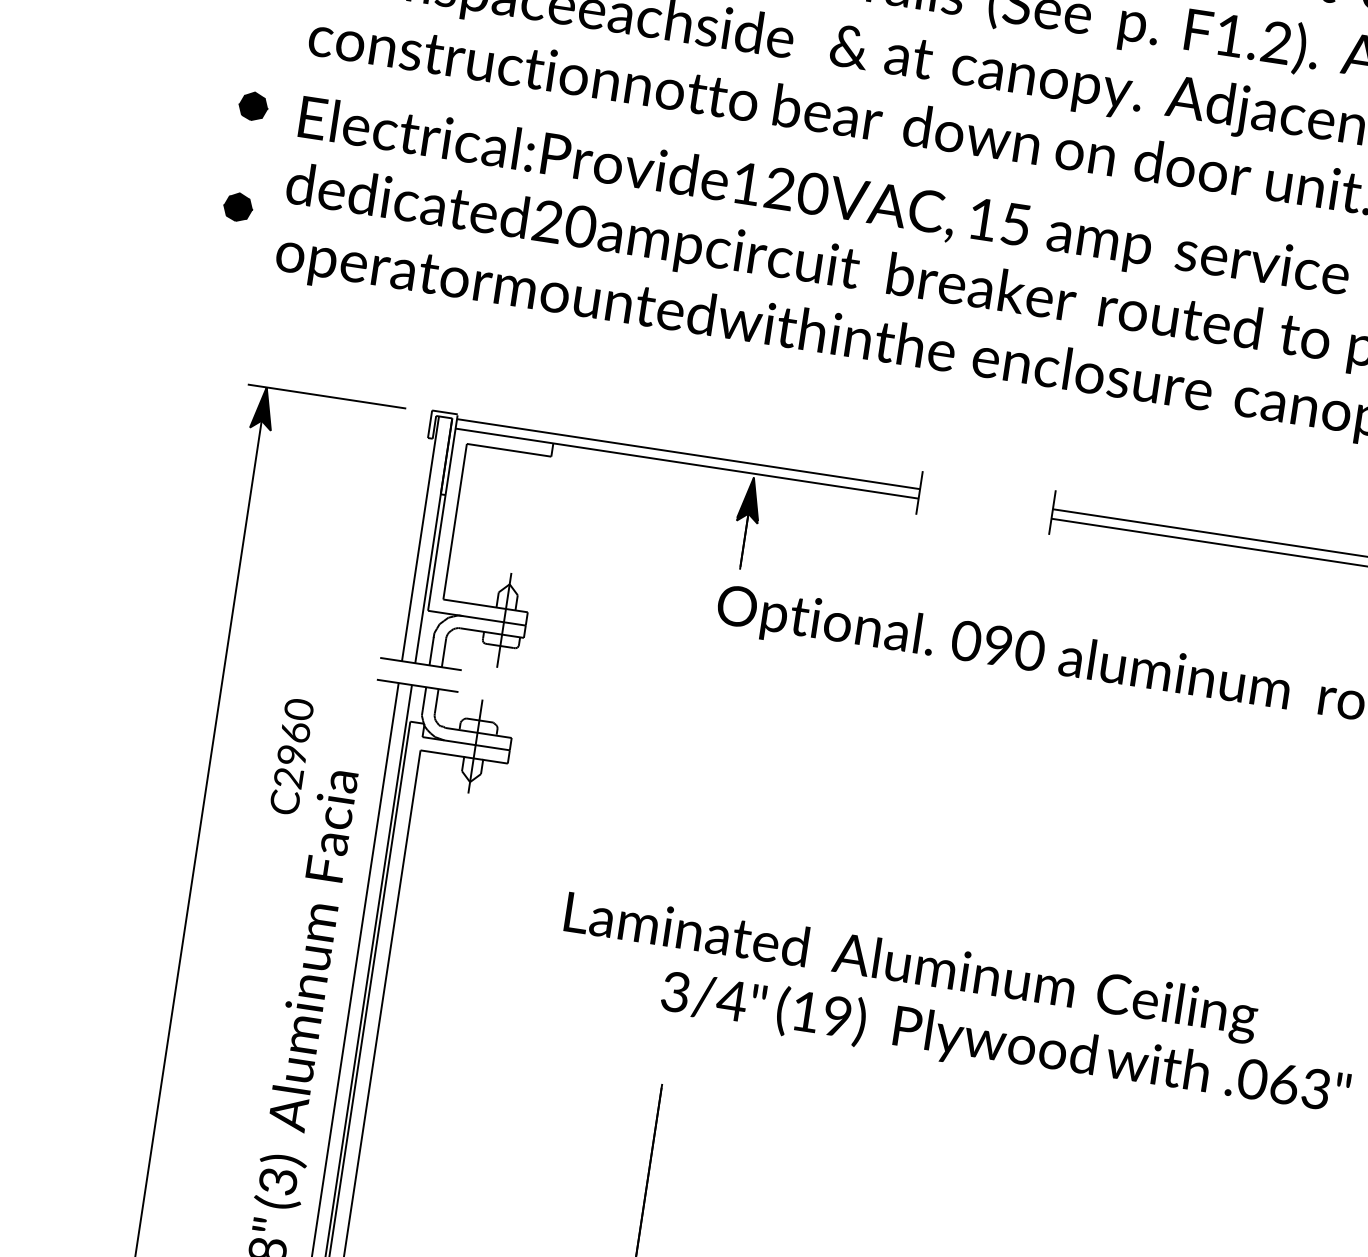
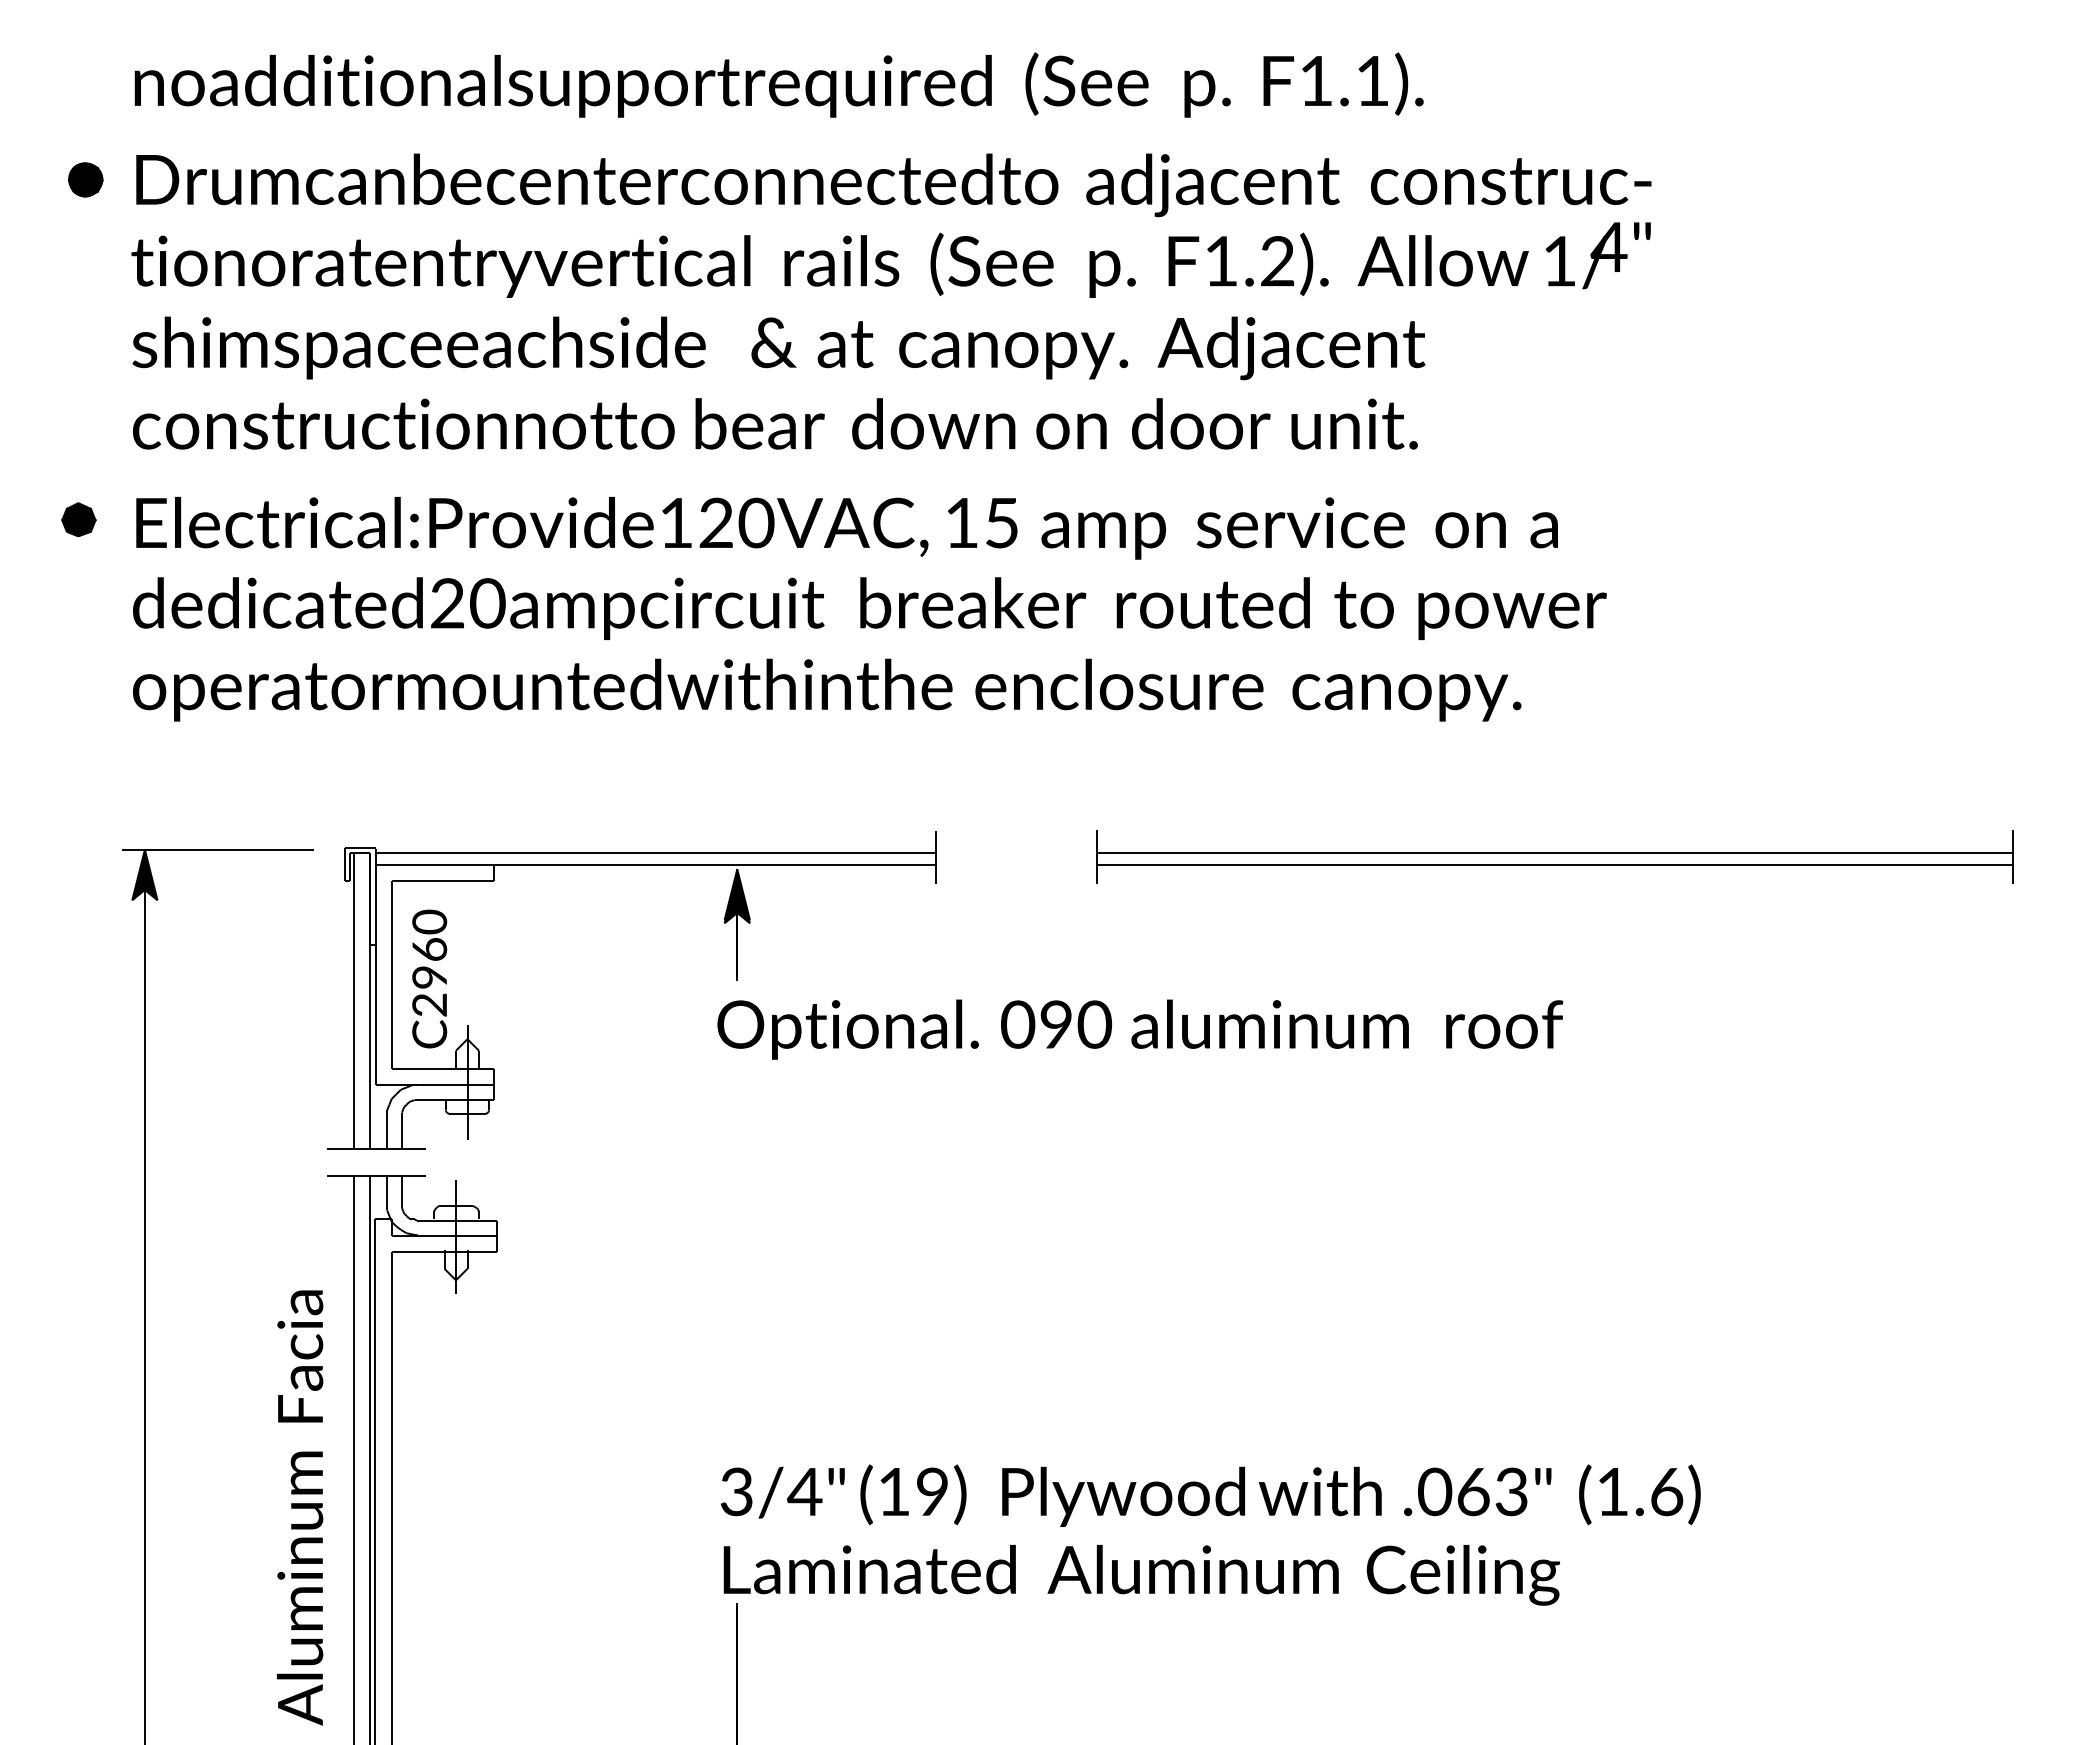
part: (237, 206) -> (78, 641), removed
text: (291, 756) -> (429, 978), moved
text: (910, 968) -> (1141, 1575), moved

